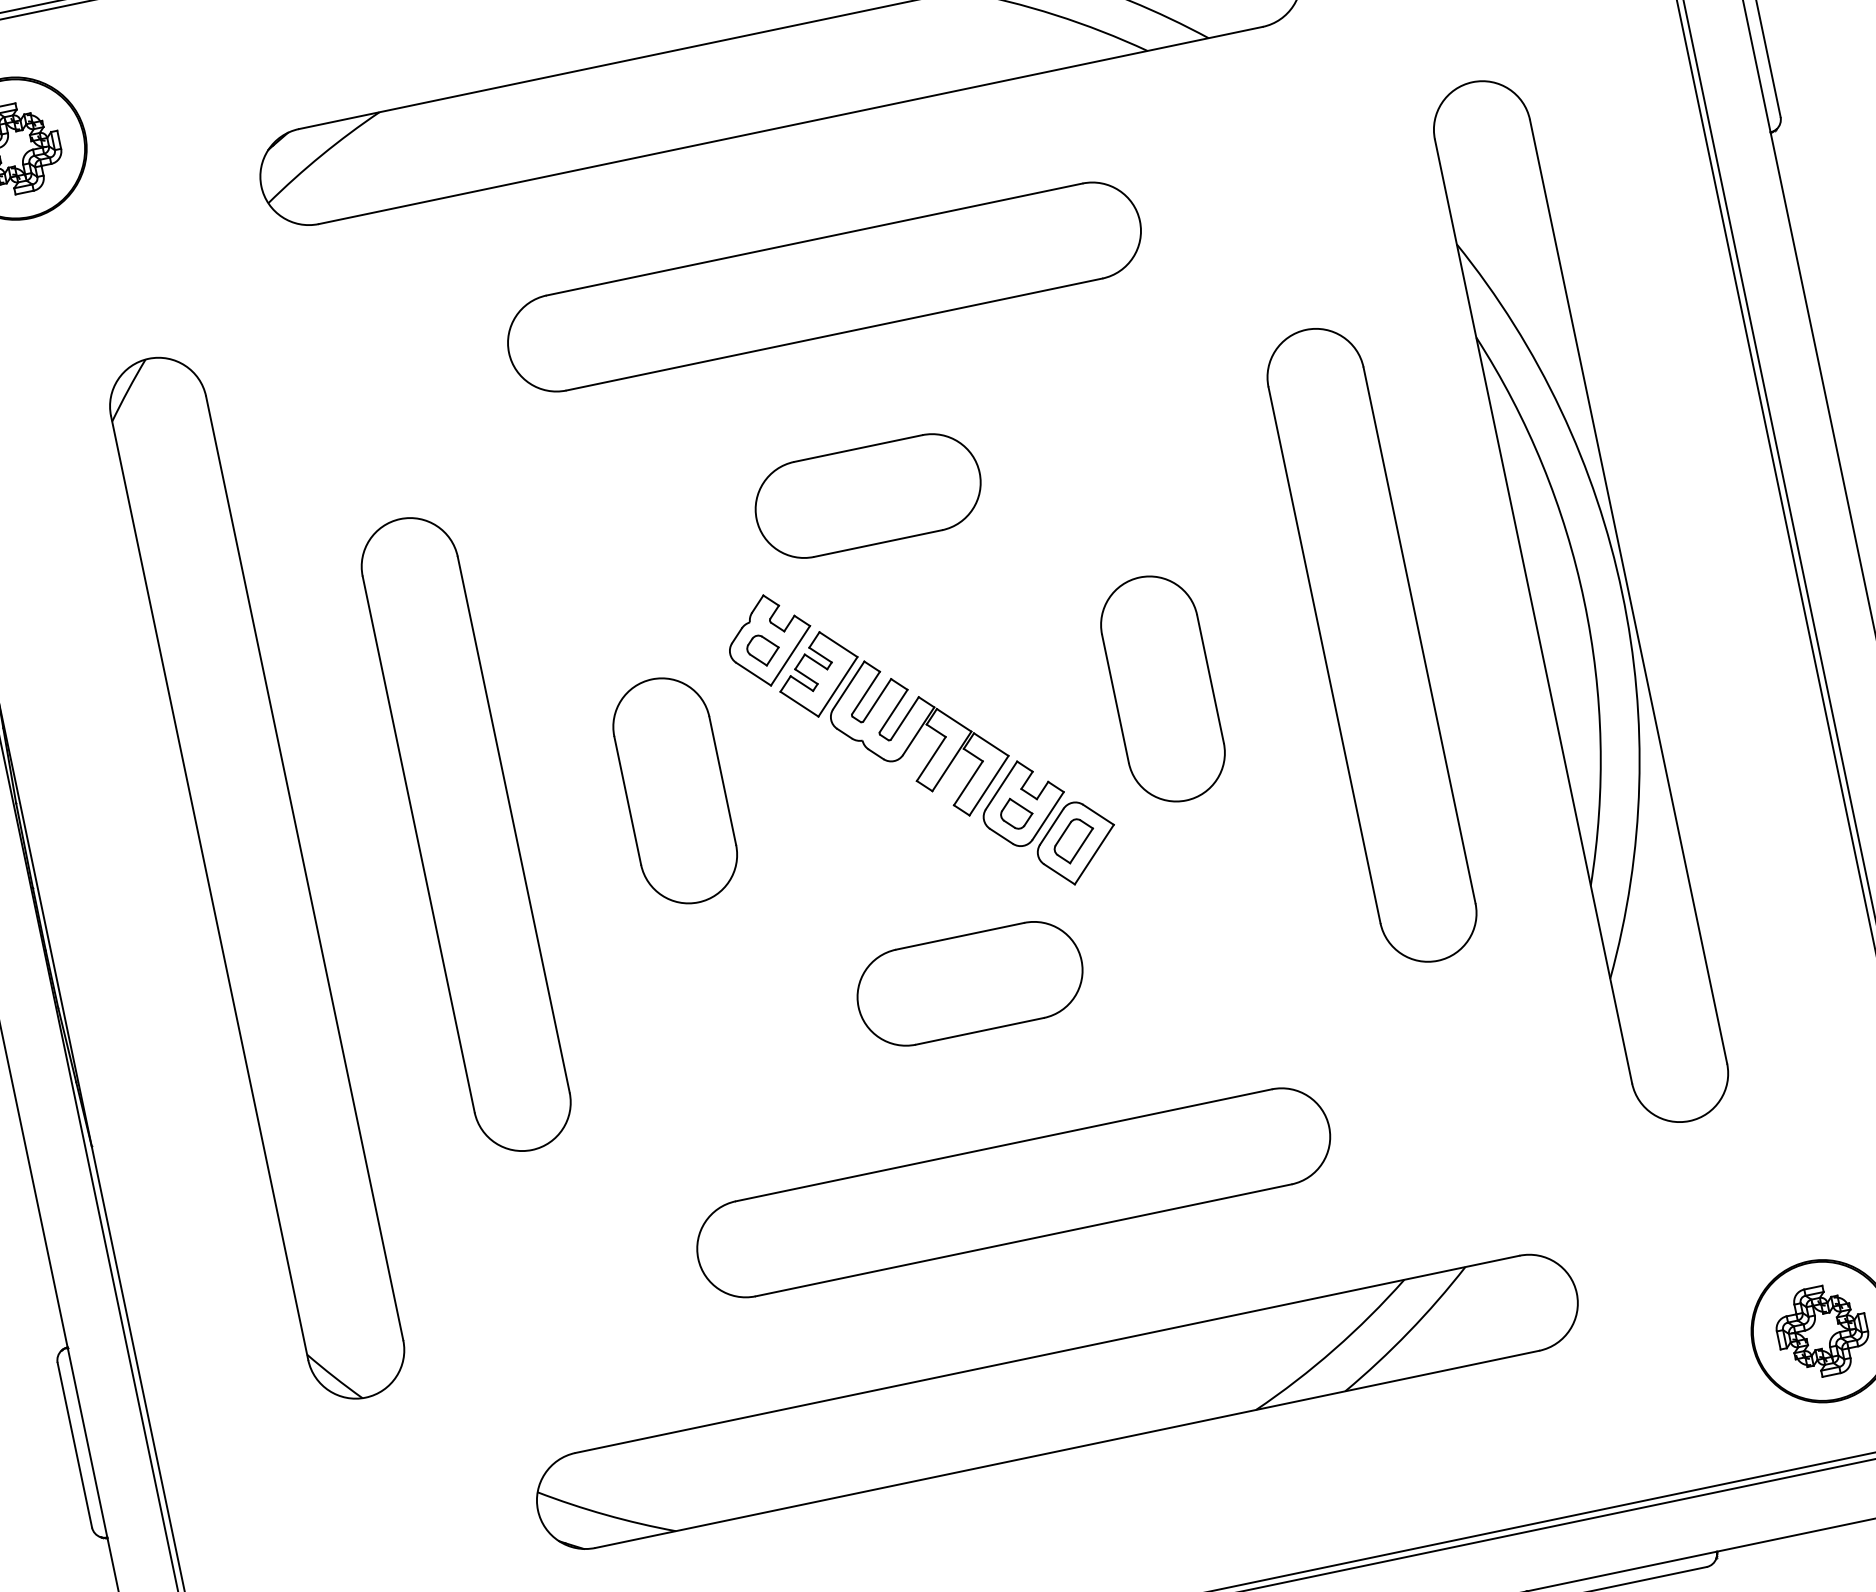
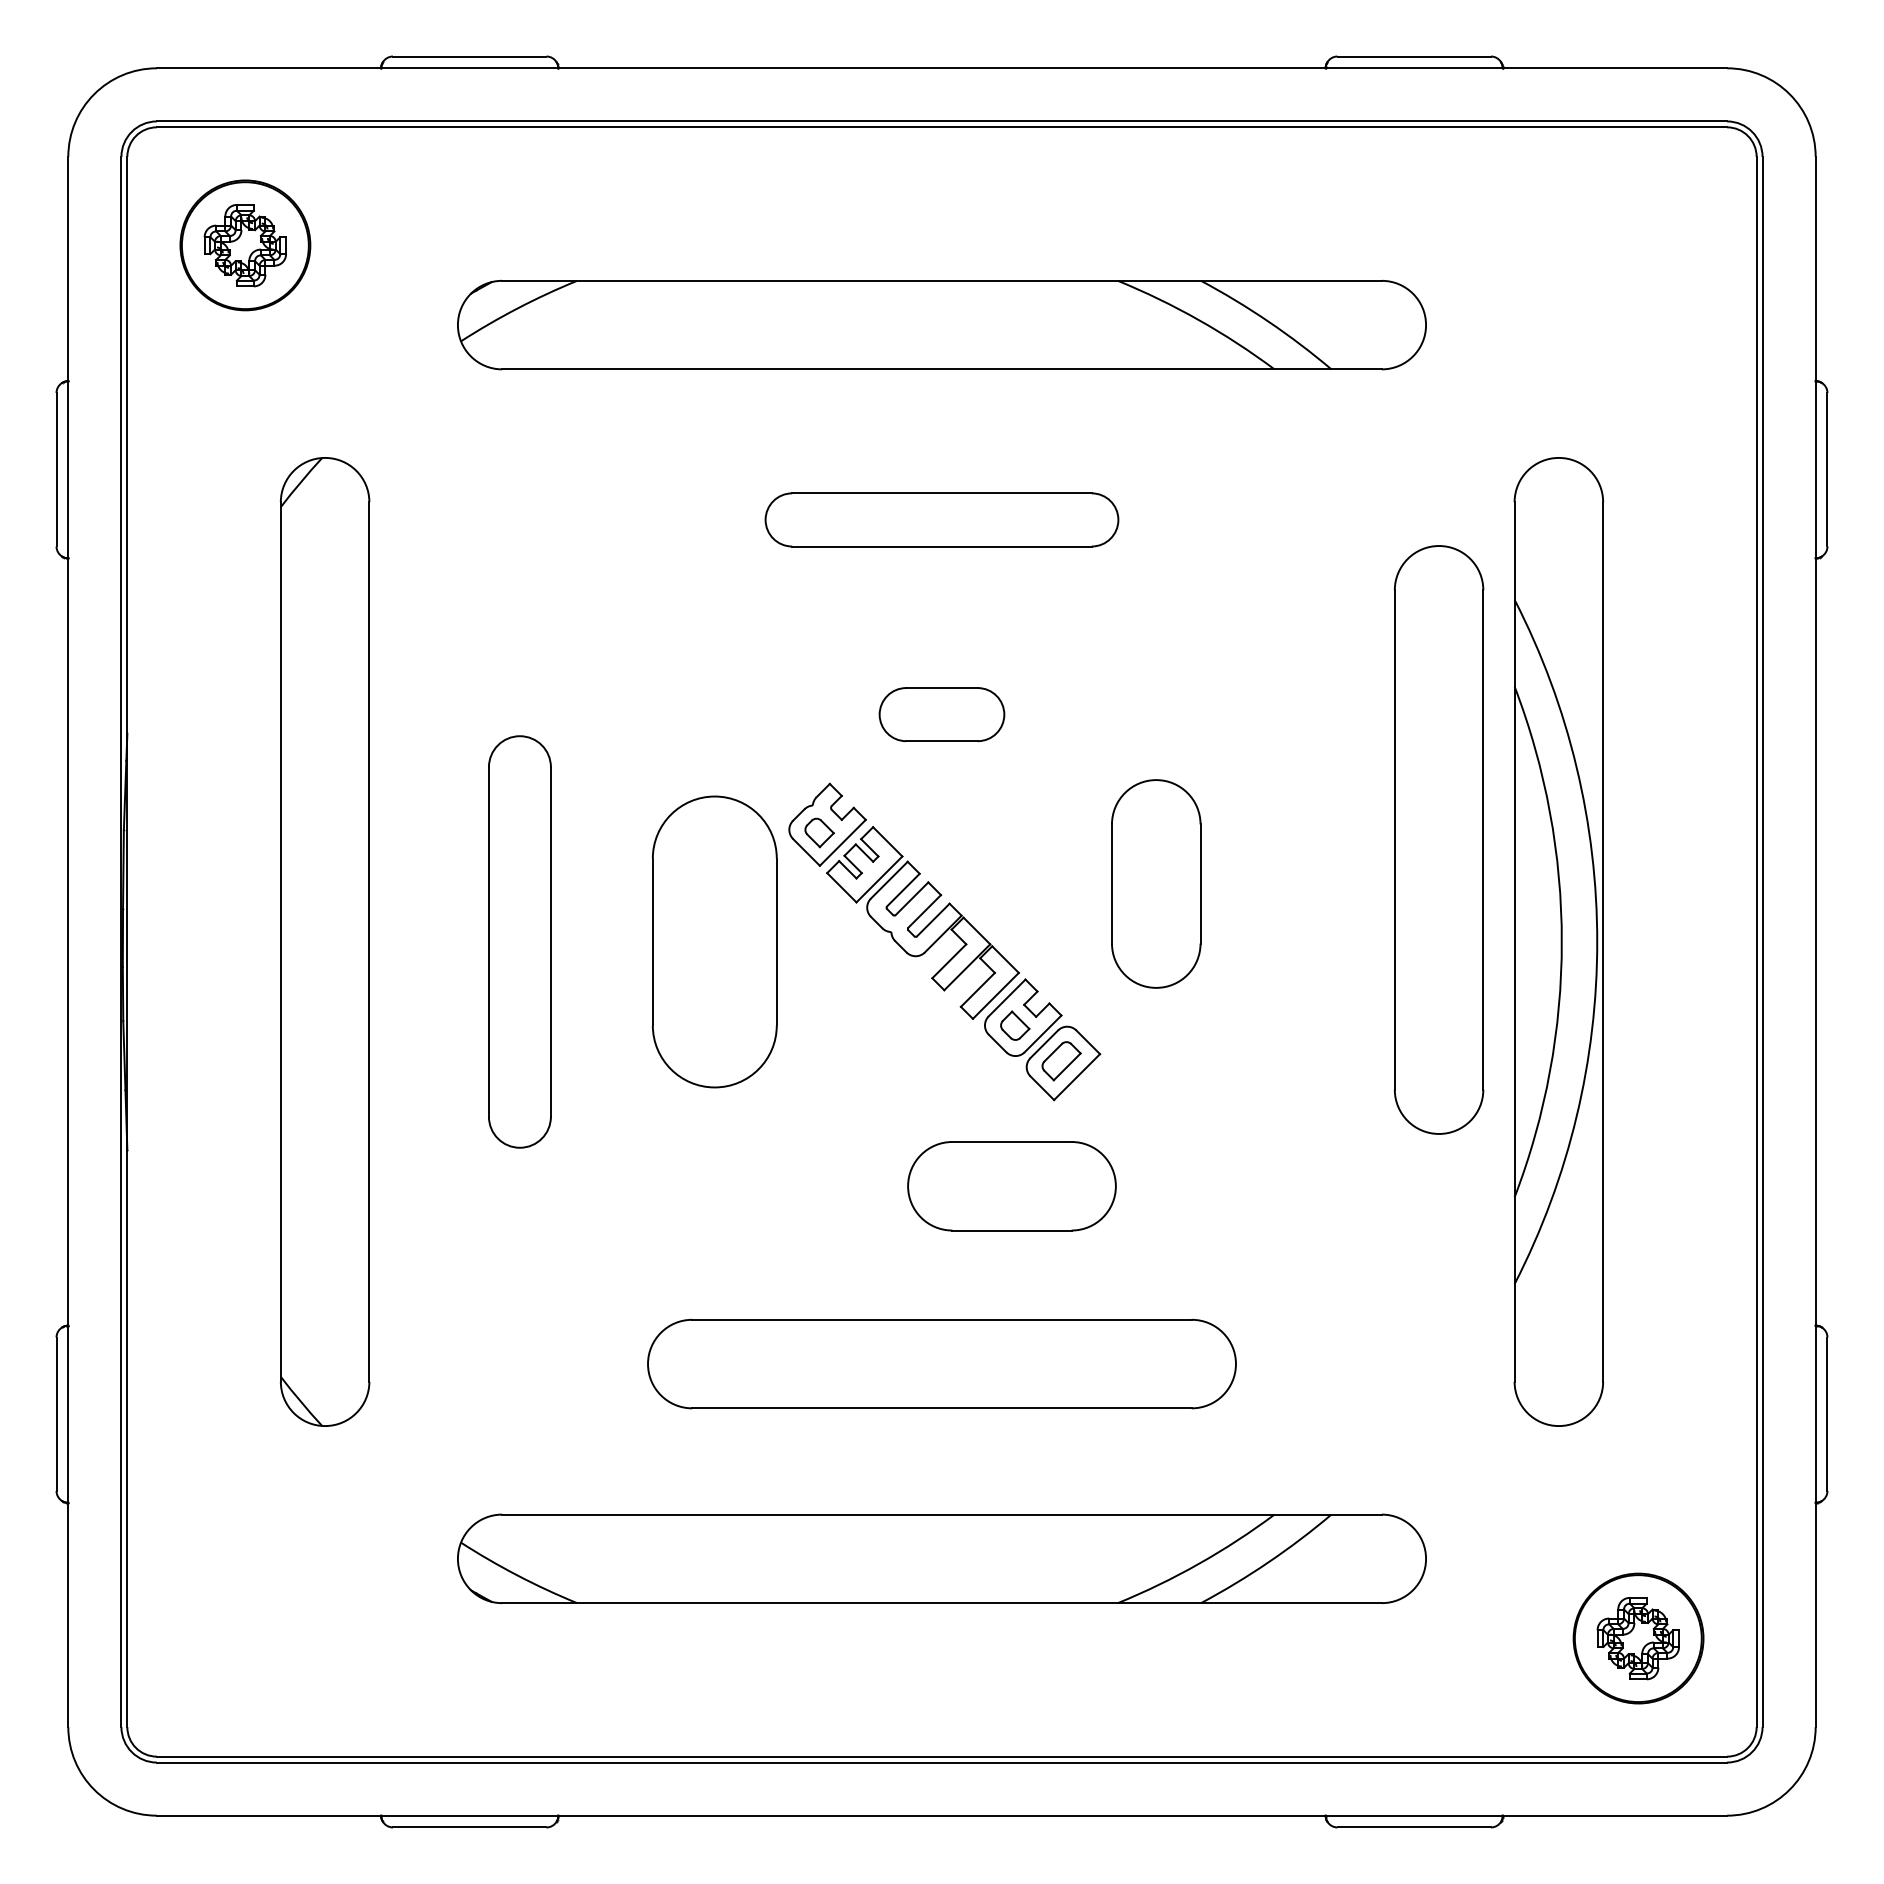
part: (823, 286) -> (941, 519), size x0.6
part: (867, 495) -> (941, 714), size x0.6
part: (1371, 644) -> (1438, 839), moved
part: (1163, 688) -> (1156, 883), moved
part: (674, 790) -> (714, 941), size x1.4
part: (465, 834) -> (519, 941), size x0.7
part: (969, 984) -> (1011, 1186), moved

